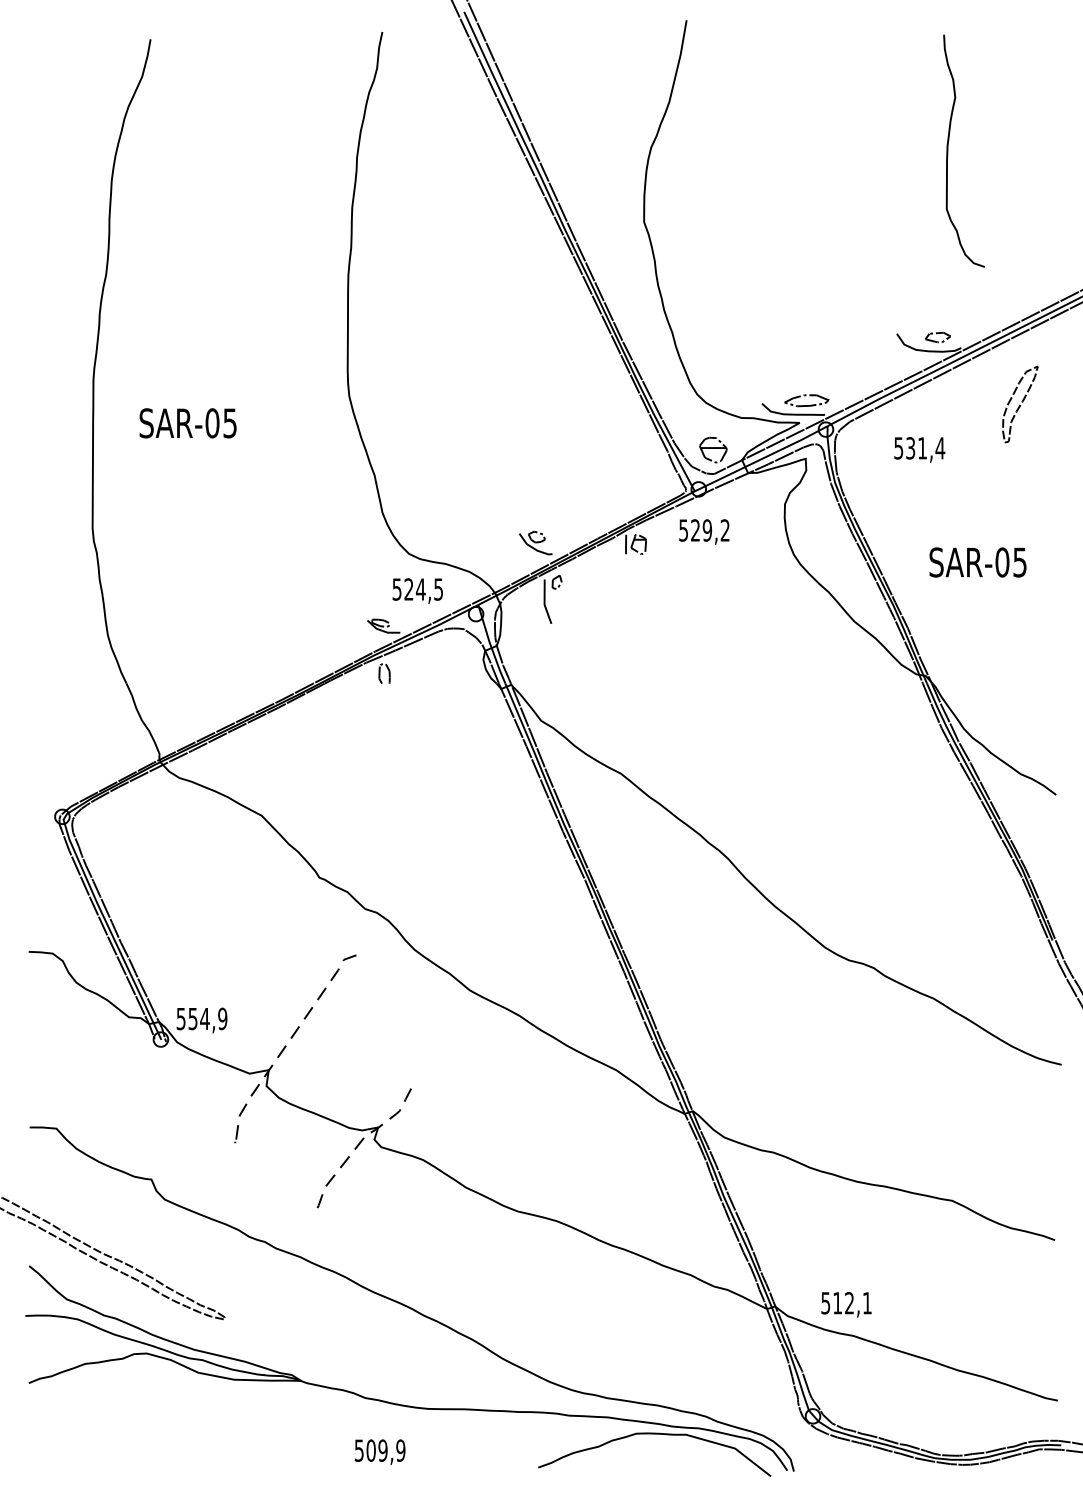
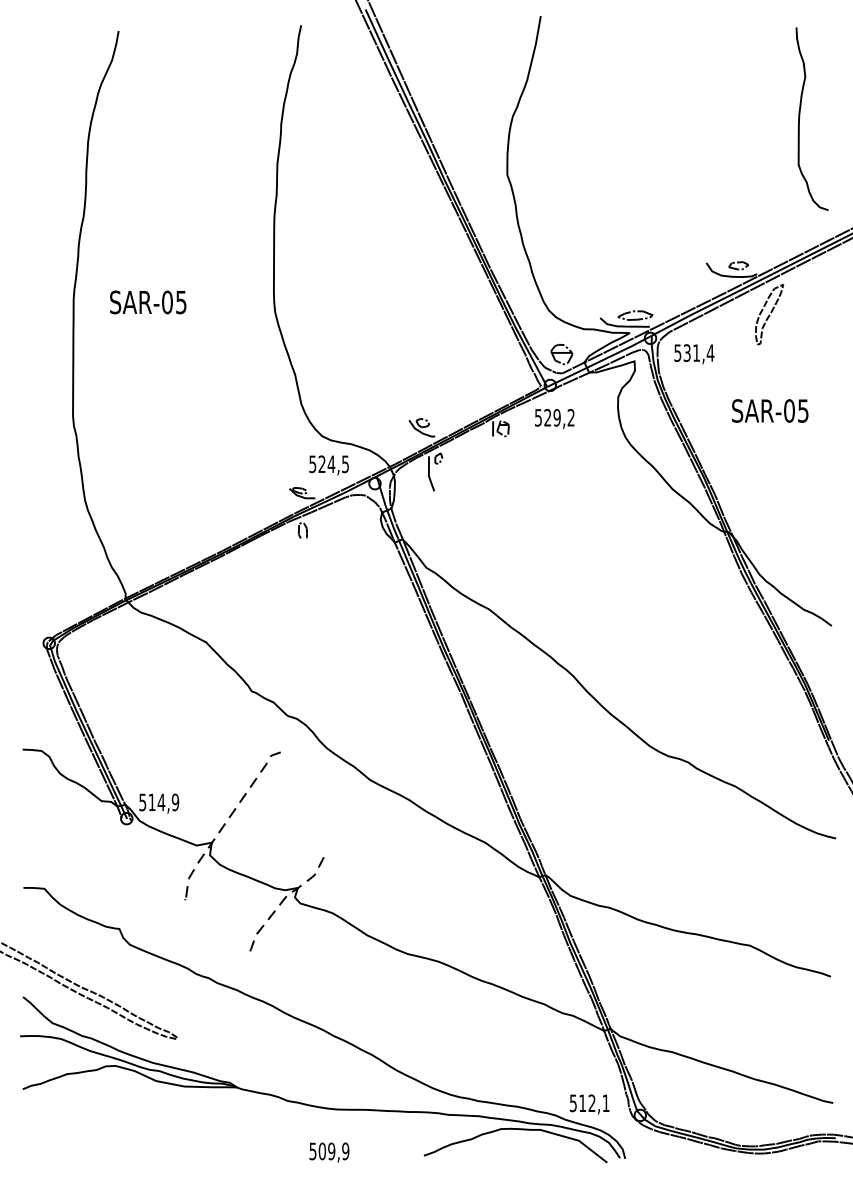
curve: (949, 149) -> (800, 117), moved
part: (1020, 404) -> (769, 314), moved
text: (188, 423) -> (148, 302), moved
text: (919, 450) -> (694, 354), moved
text: (978, 561) -> (770, 410), moved
text: (192, 1019) -> (151, 802), 554,9 -> 514,9
text: (846, 1304) -> (589, 1104), moved
text: (380, 1452) -> (329, 1152), moved

